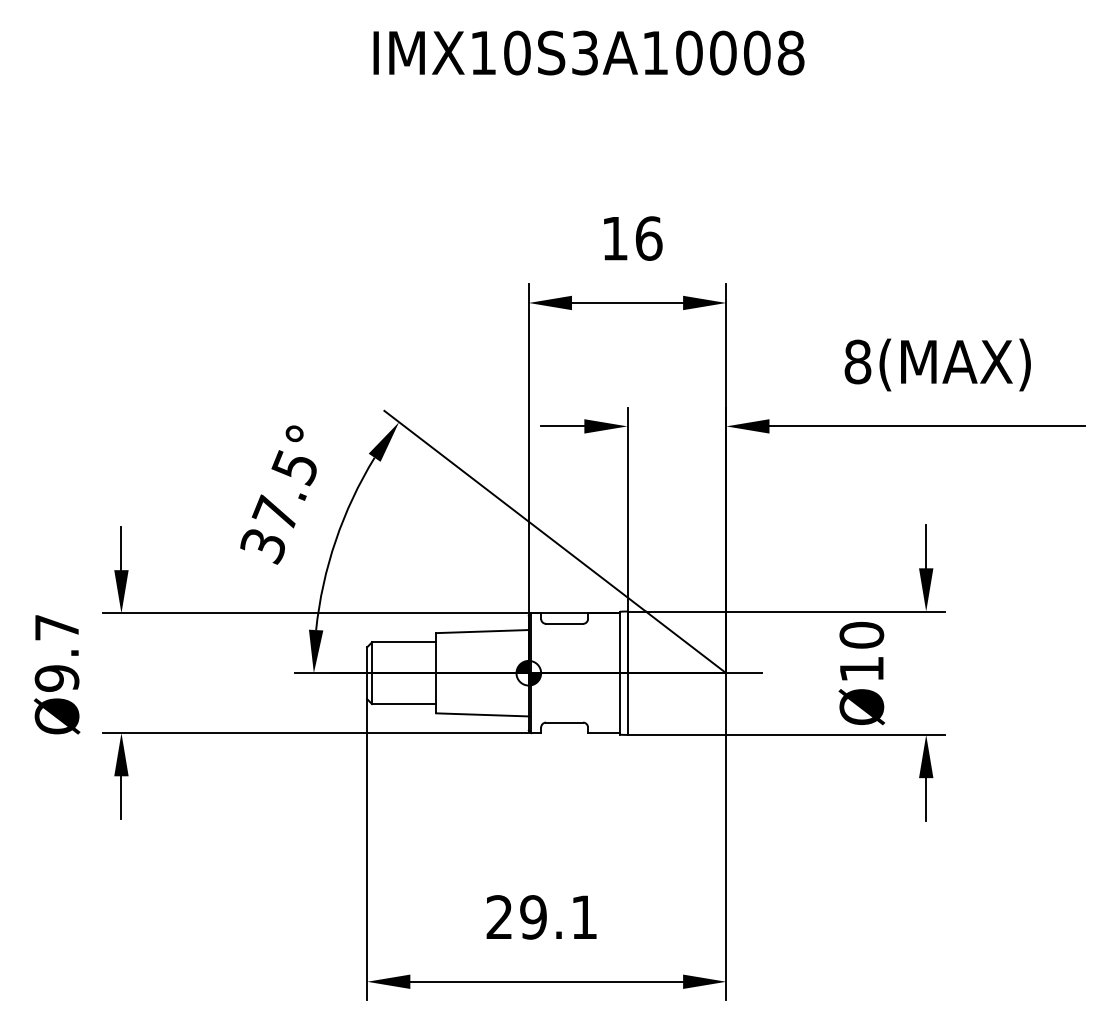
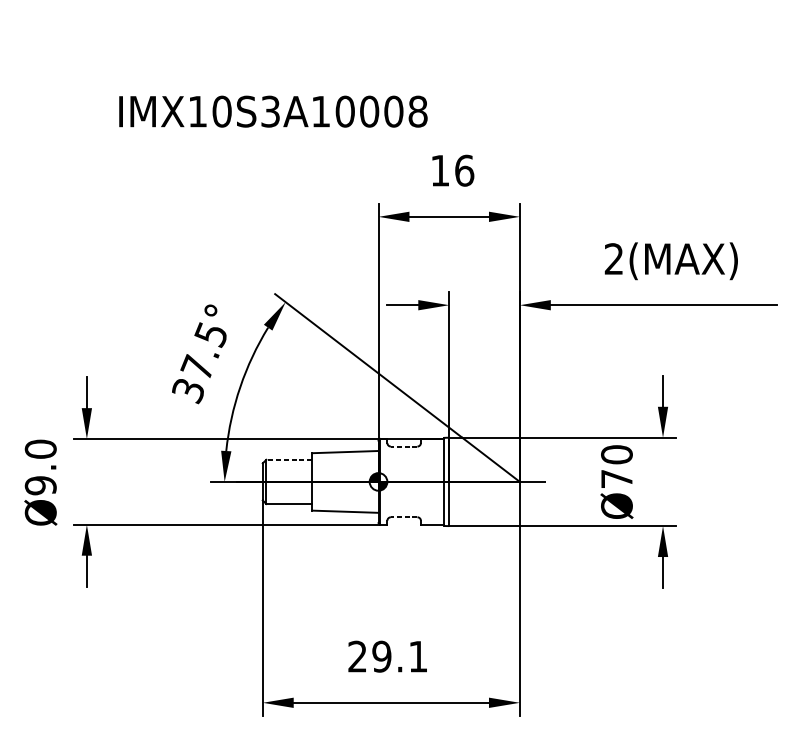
text: (588, 52) -> (273, 111), moved
text: (857, 361) -> (613, 258), 8(MAX) -> 2(MAX)
line: (564, 623) -> (404, 446), solid -> dashed
text: (56, 627) -> (40, 449), Ø9.7 -> Ø9.0
line: (403, 642) -> (288, 459), solid -> dashed
text: (861, 668) -> (616, 478), Ø10 -> Ø70
line: (564, 722) -> (404, 517), solid -> dashed

